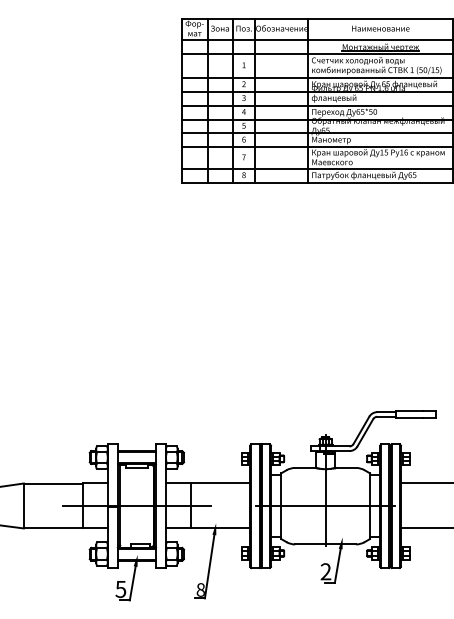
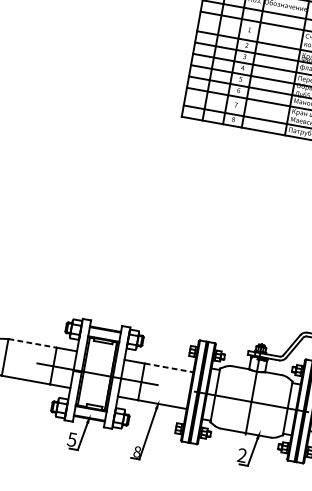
line: (53, 483) -> (32, 343), solid -> dashed
line: (220, 483) -> (169, 367), solid -> dashed

